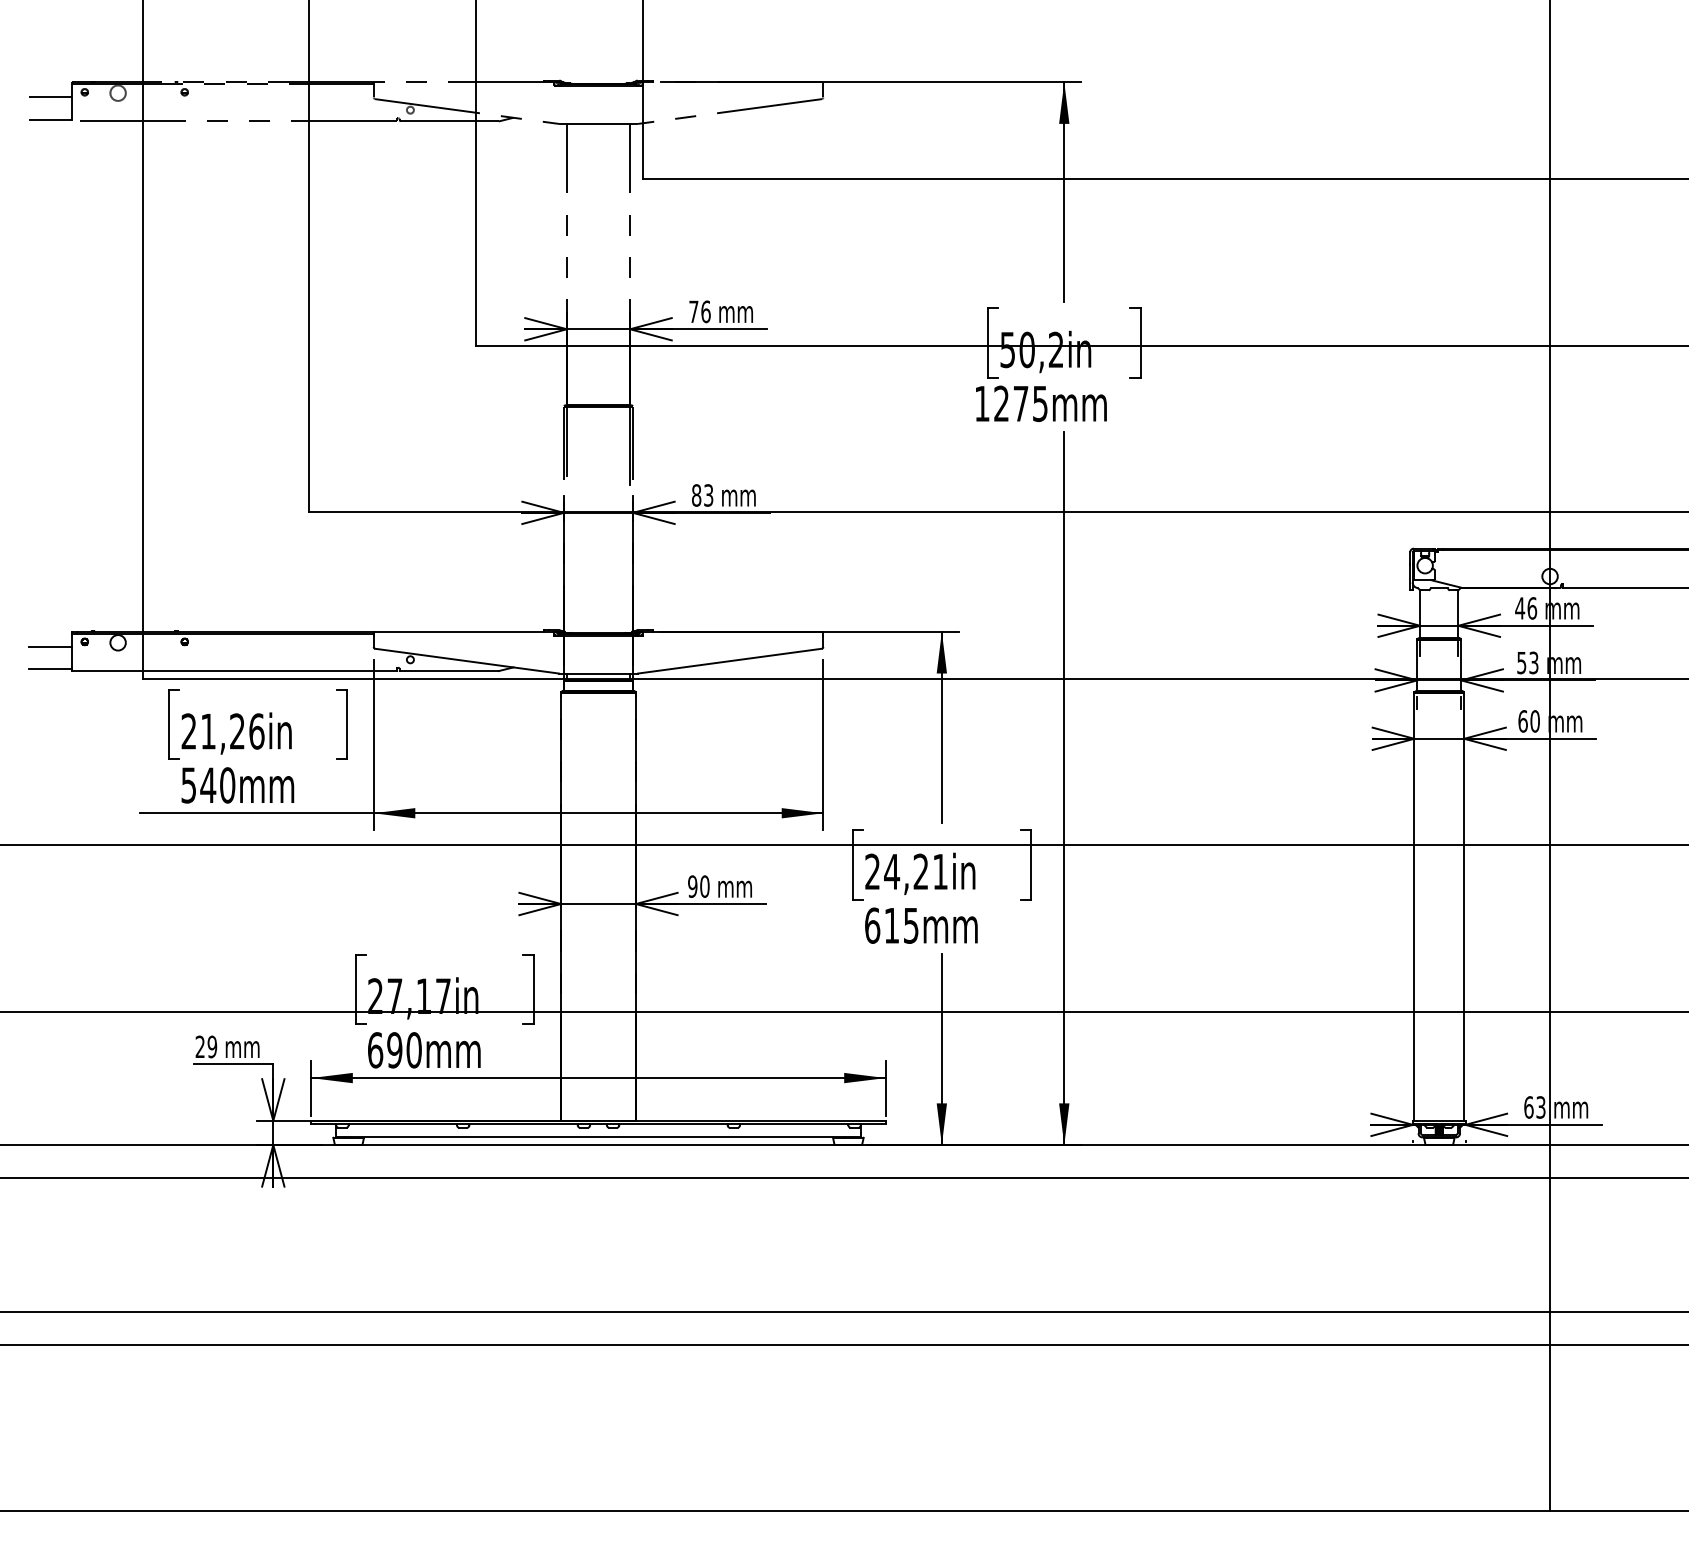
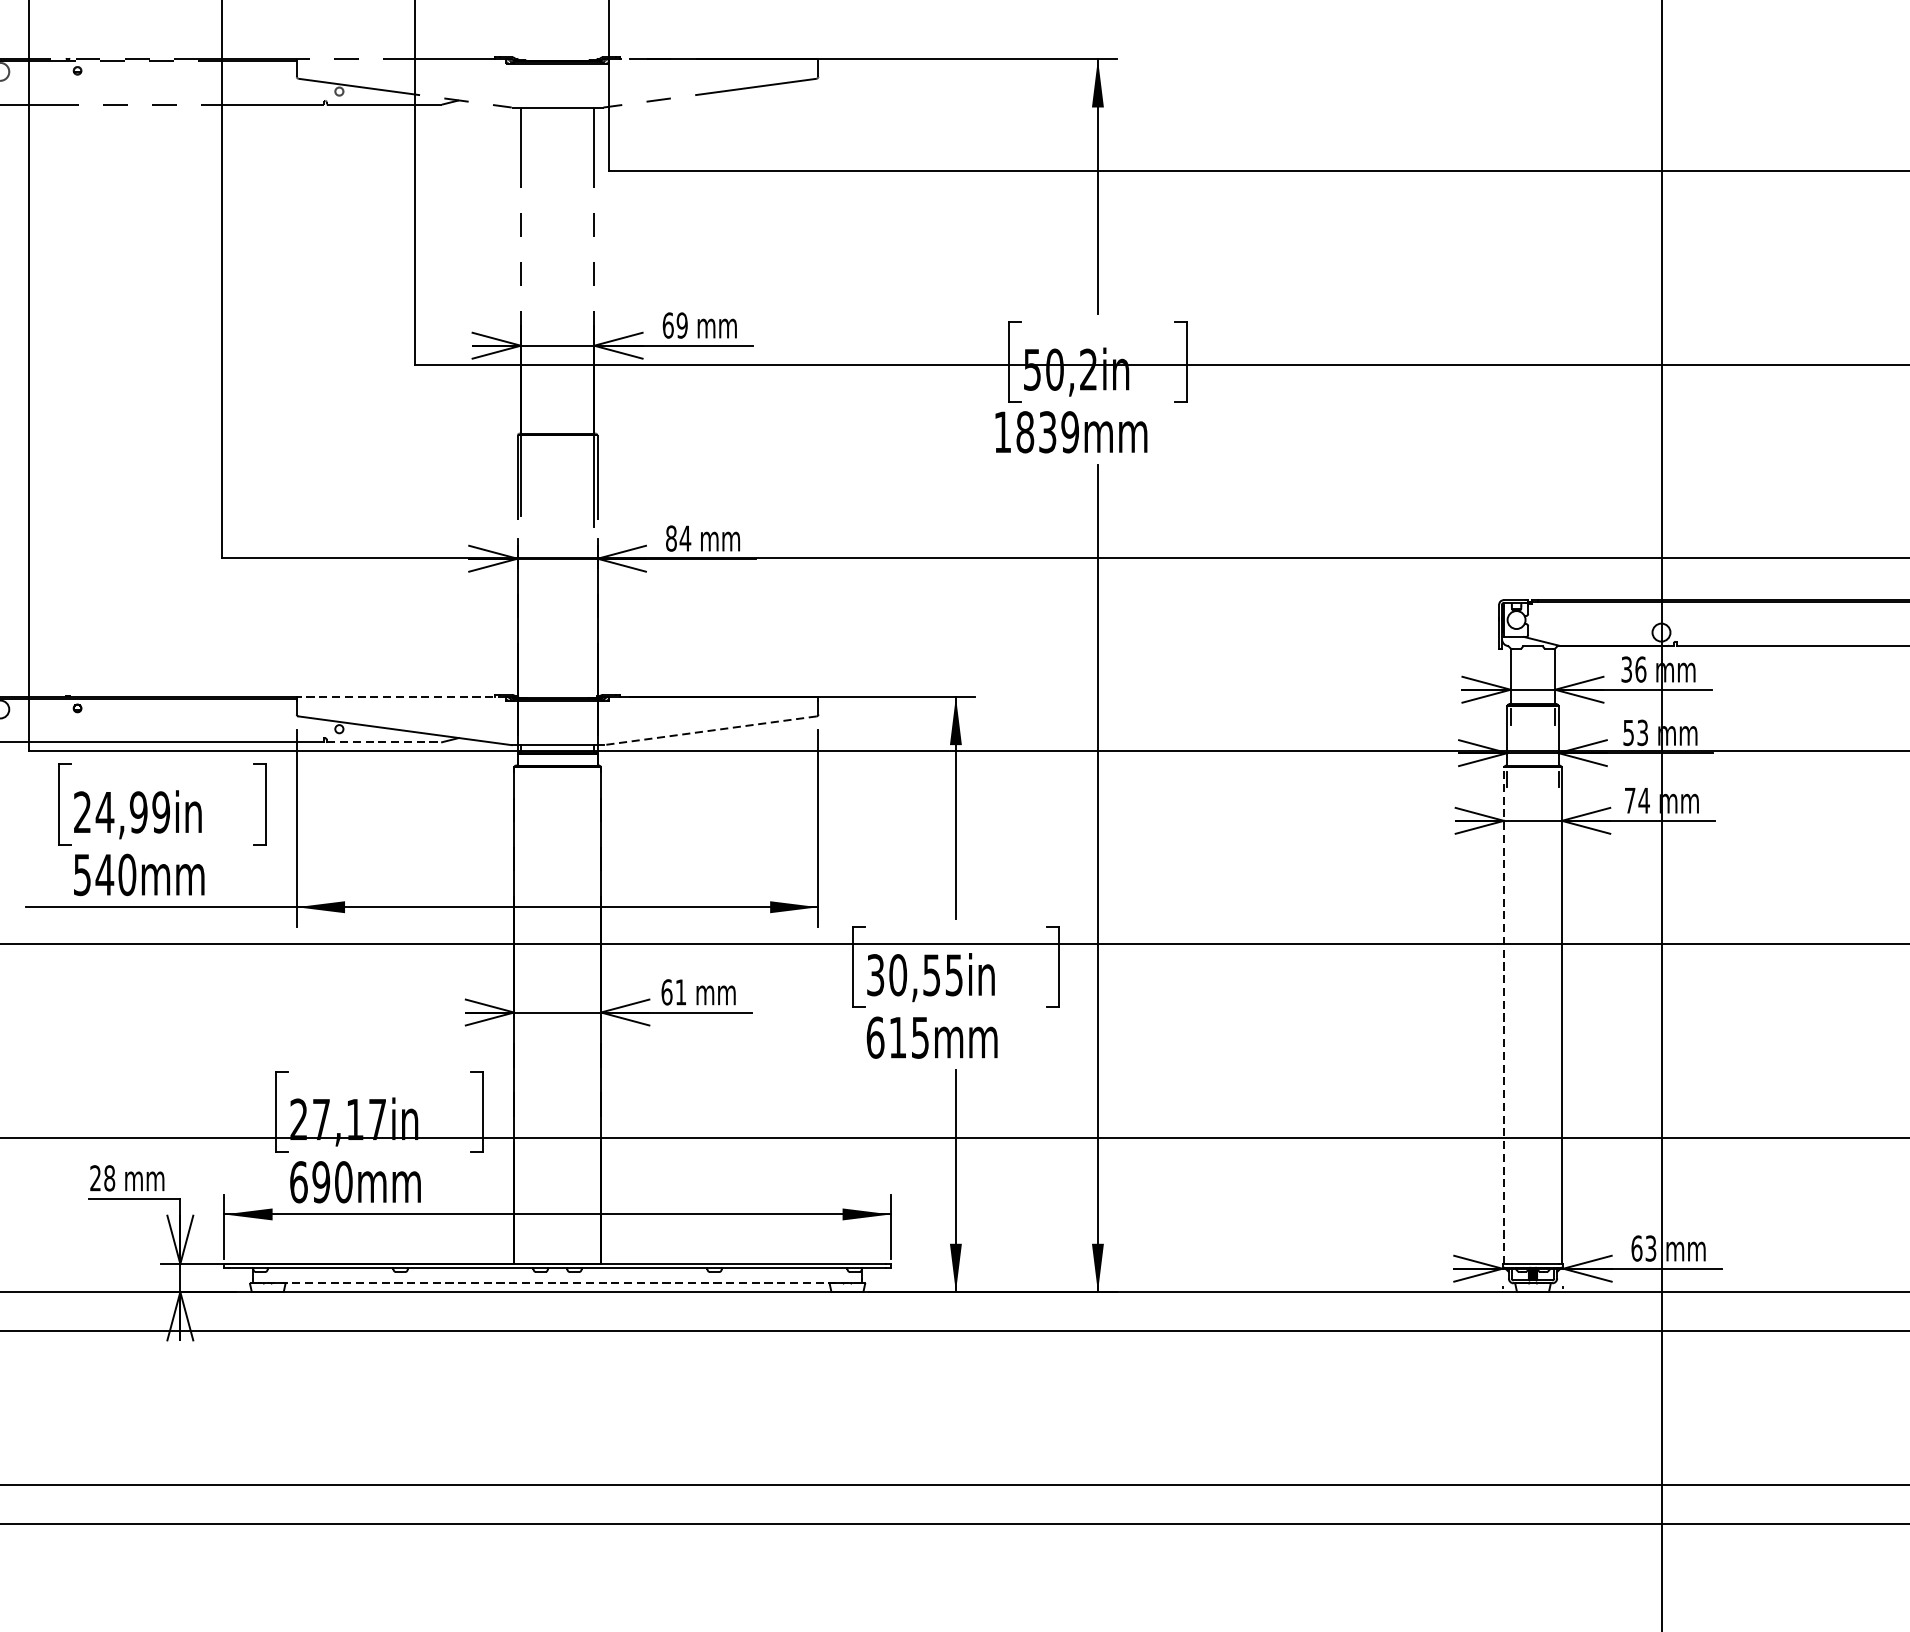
text: (699, 311) -> (674, 325), 76 -> 69
text: (1020, 403) -> (1047, 431), 1275mm -> 1839mm
text: (708, 495) -> (685, 538), 83 -> 84
text: (1520, 608) -> (1627, 669), 46 -> 36
line: (463, 631) -> (400, 696), solid -> dashed
line: (730, 661) -> (710, 731), solid -> dashed
line: (449, 671) -> (384, 742), solid -> dashed
text: (1529, 721) -> (1637, 800), 60 -> 74
text: (232, 731) -> (132, 812), 21,26in -> 24,99in
text: (906, 871) -> (914, 974), 24,21in -> 30,55in
text: (698, 886) -> (673, 992), 90 -> 61
line: (1414, 906) -> (1504, 1015), solid -> dashed
text: (212, 1046) -> (109, 1177), 29 -> 28
line: (598, 1137) -> (557, 1283), solid -> dashed

